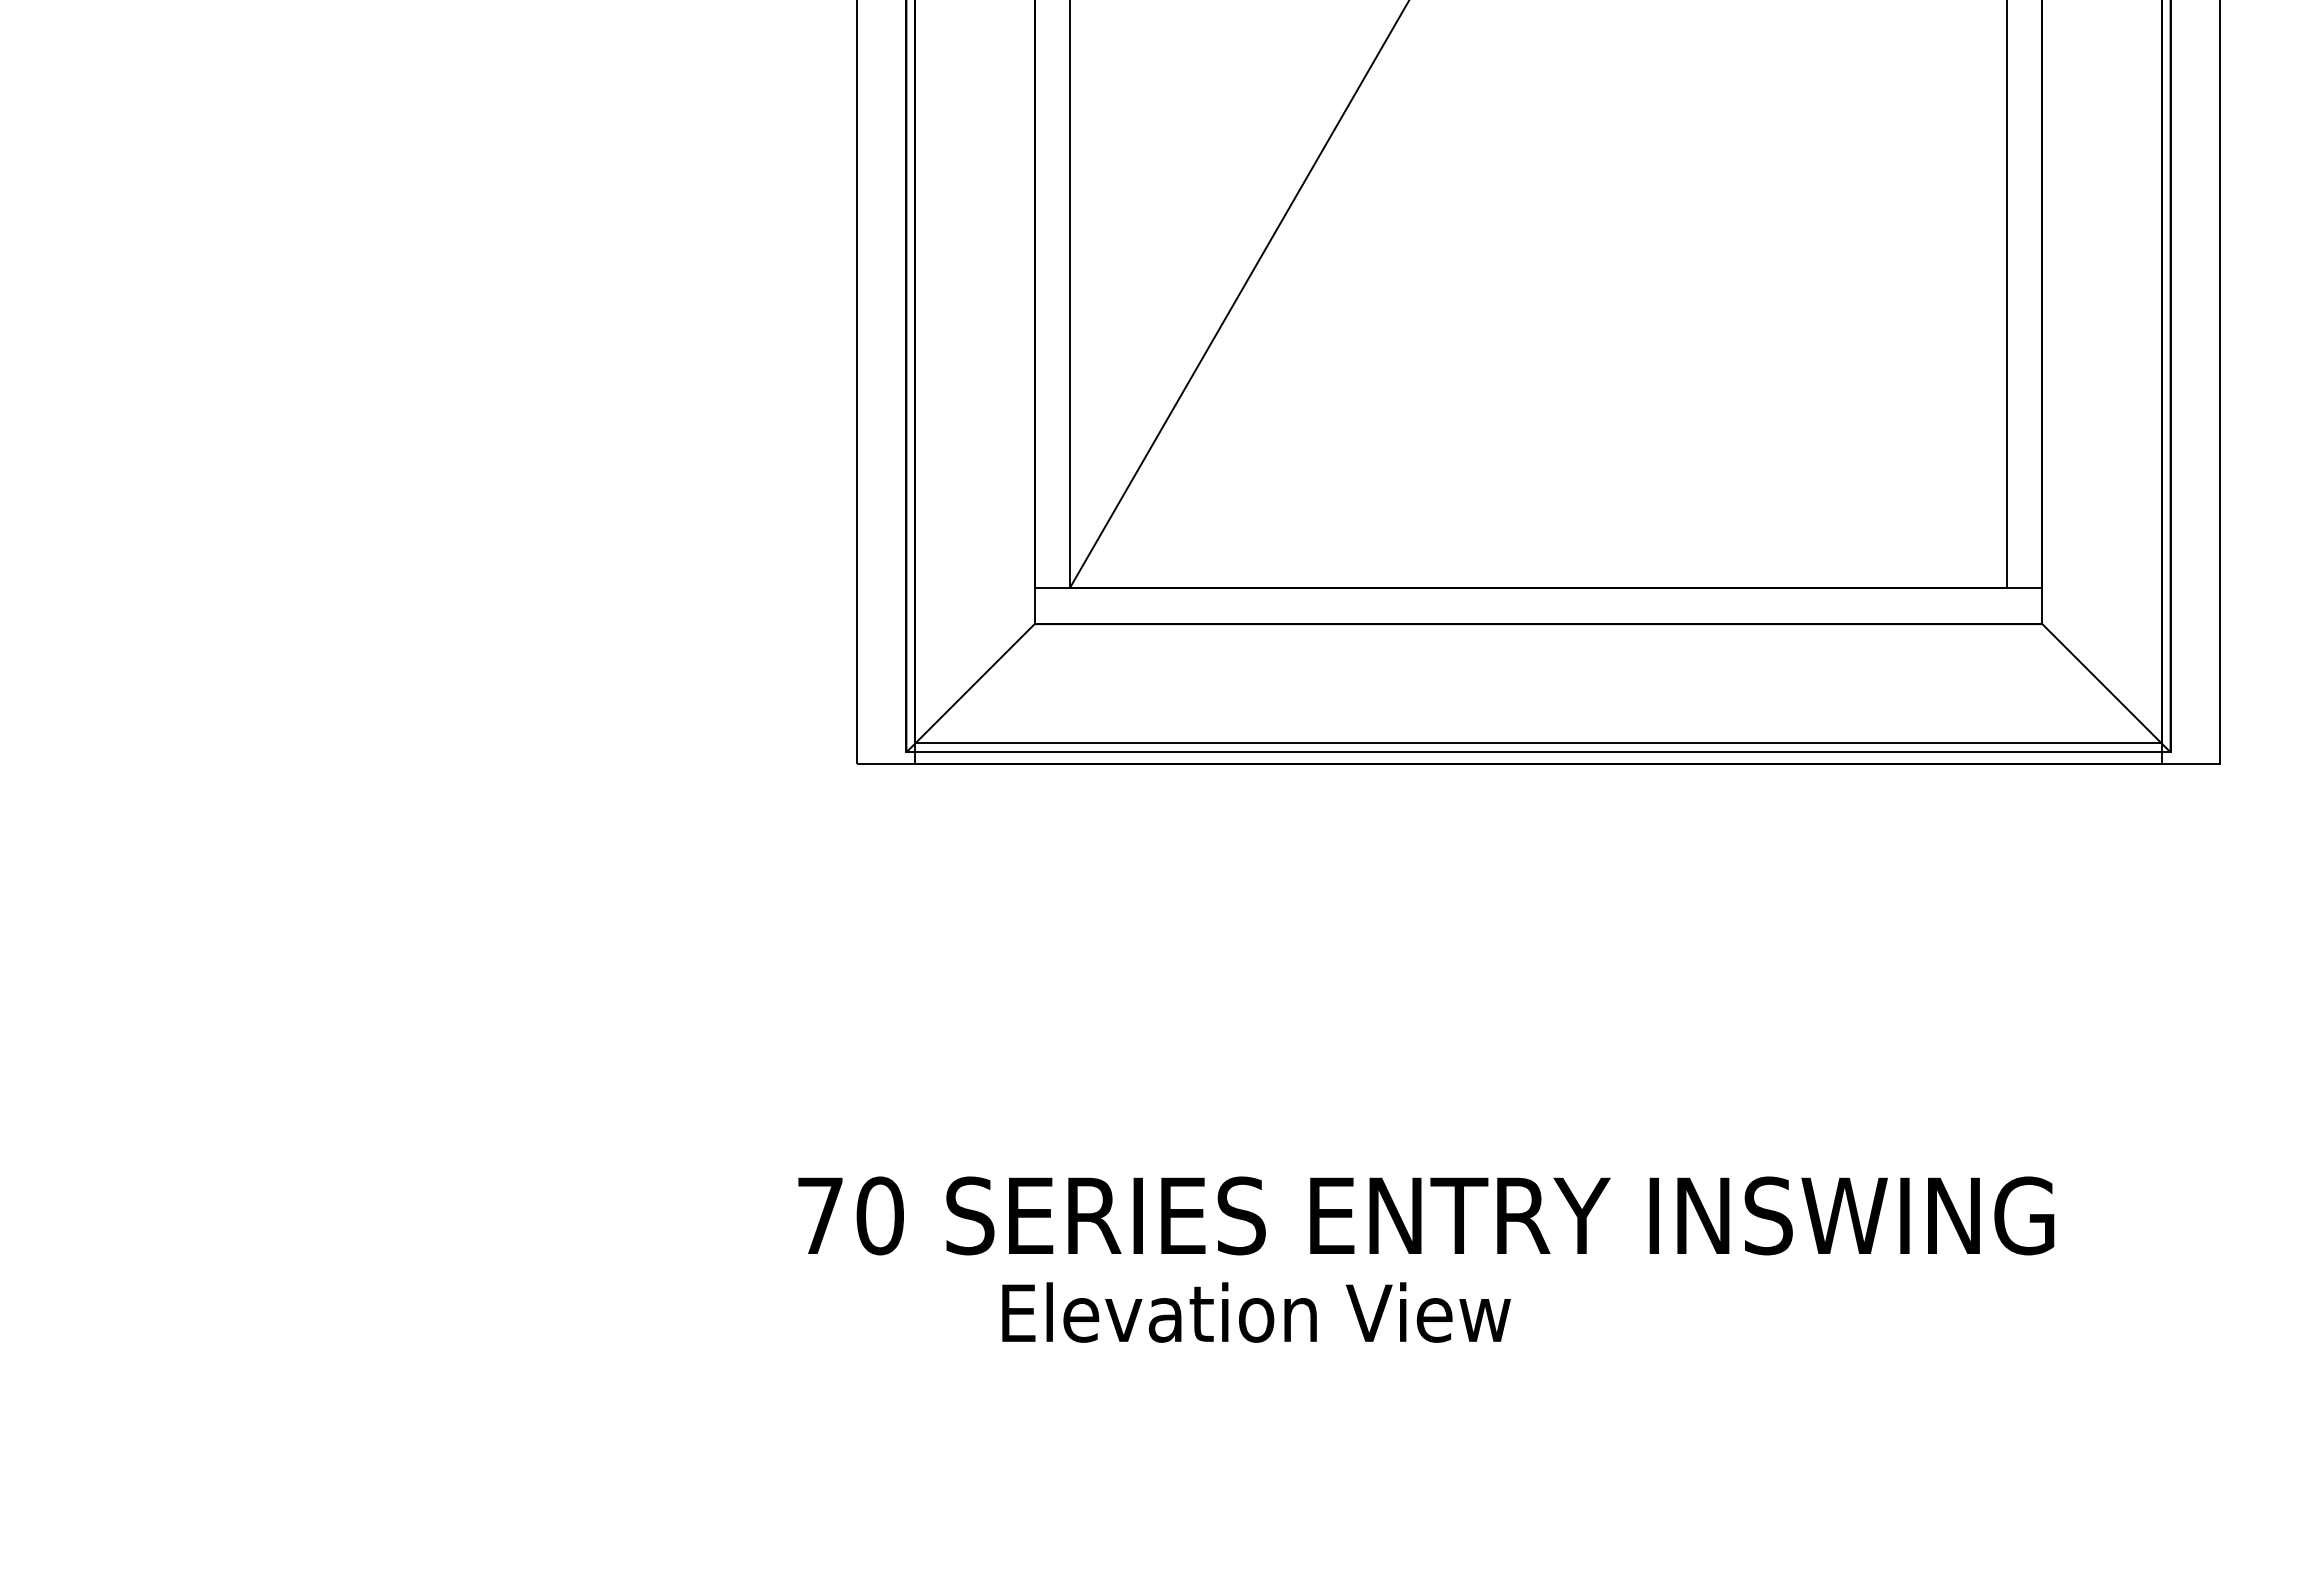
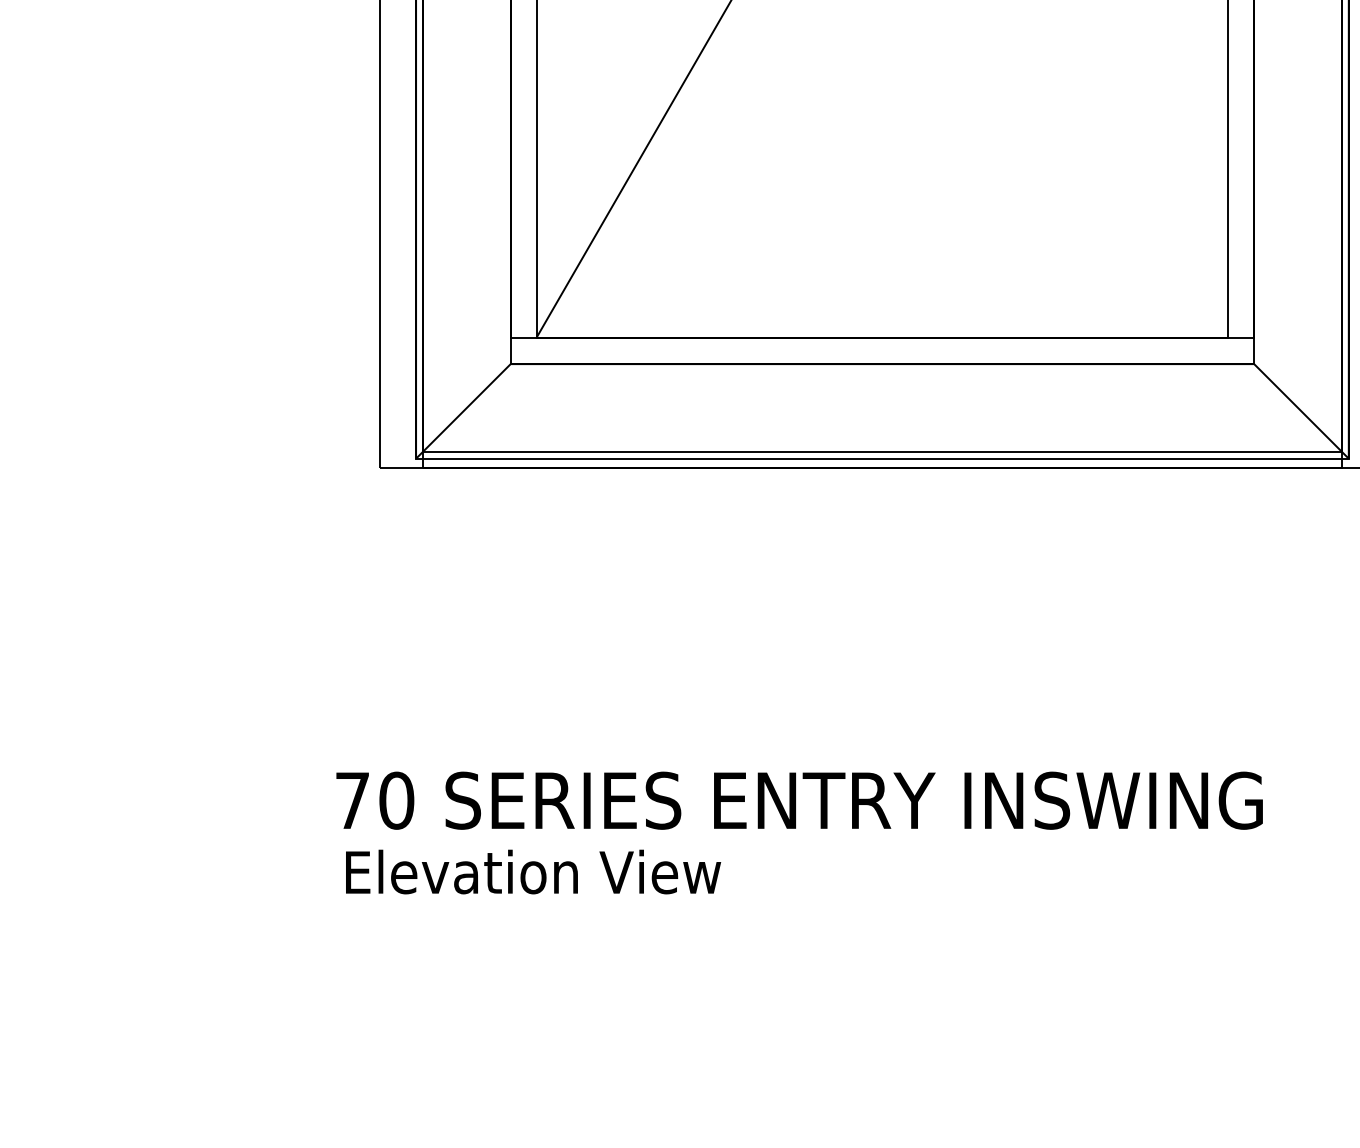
text: (1256, 1312) -> (533, 871), moved

